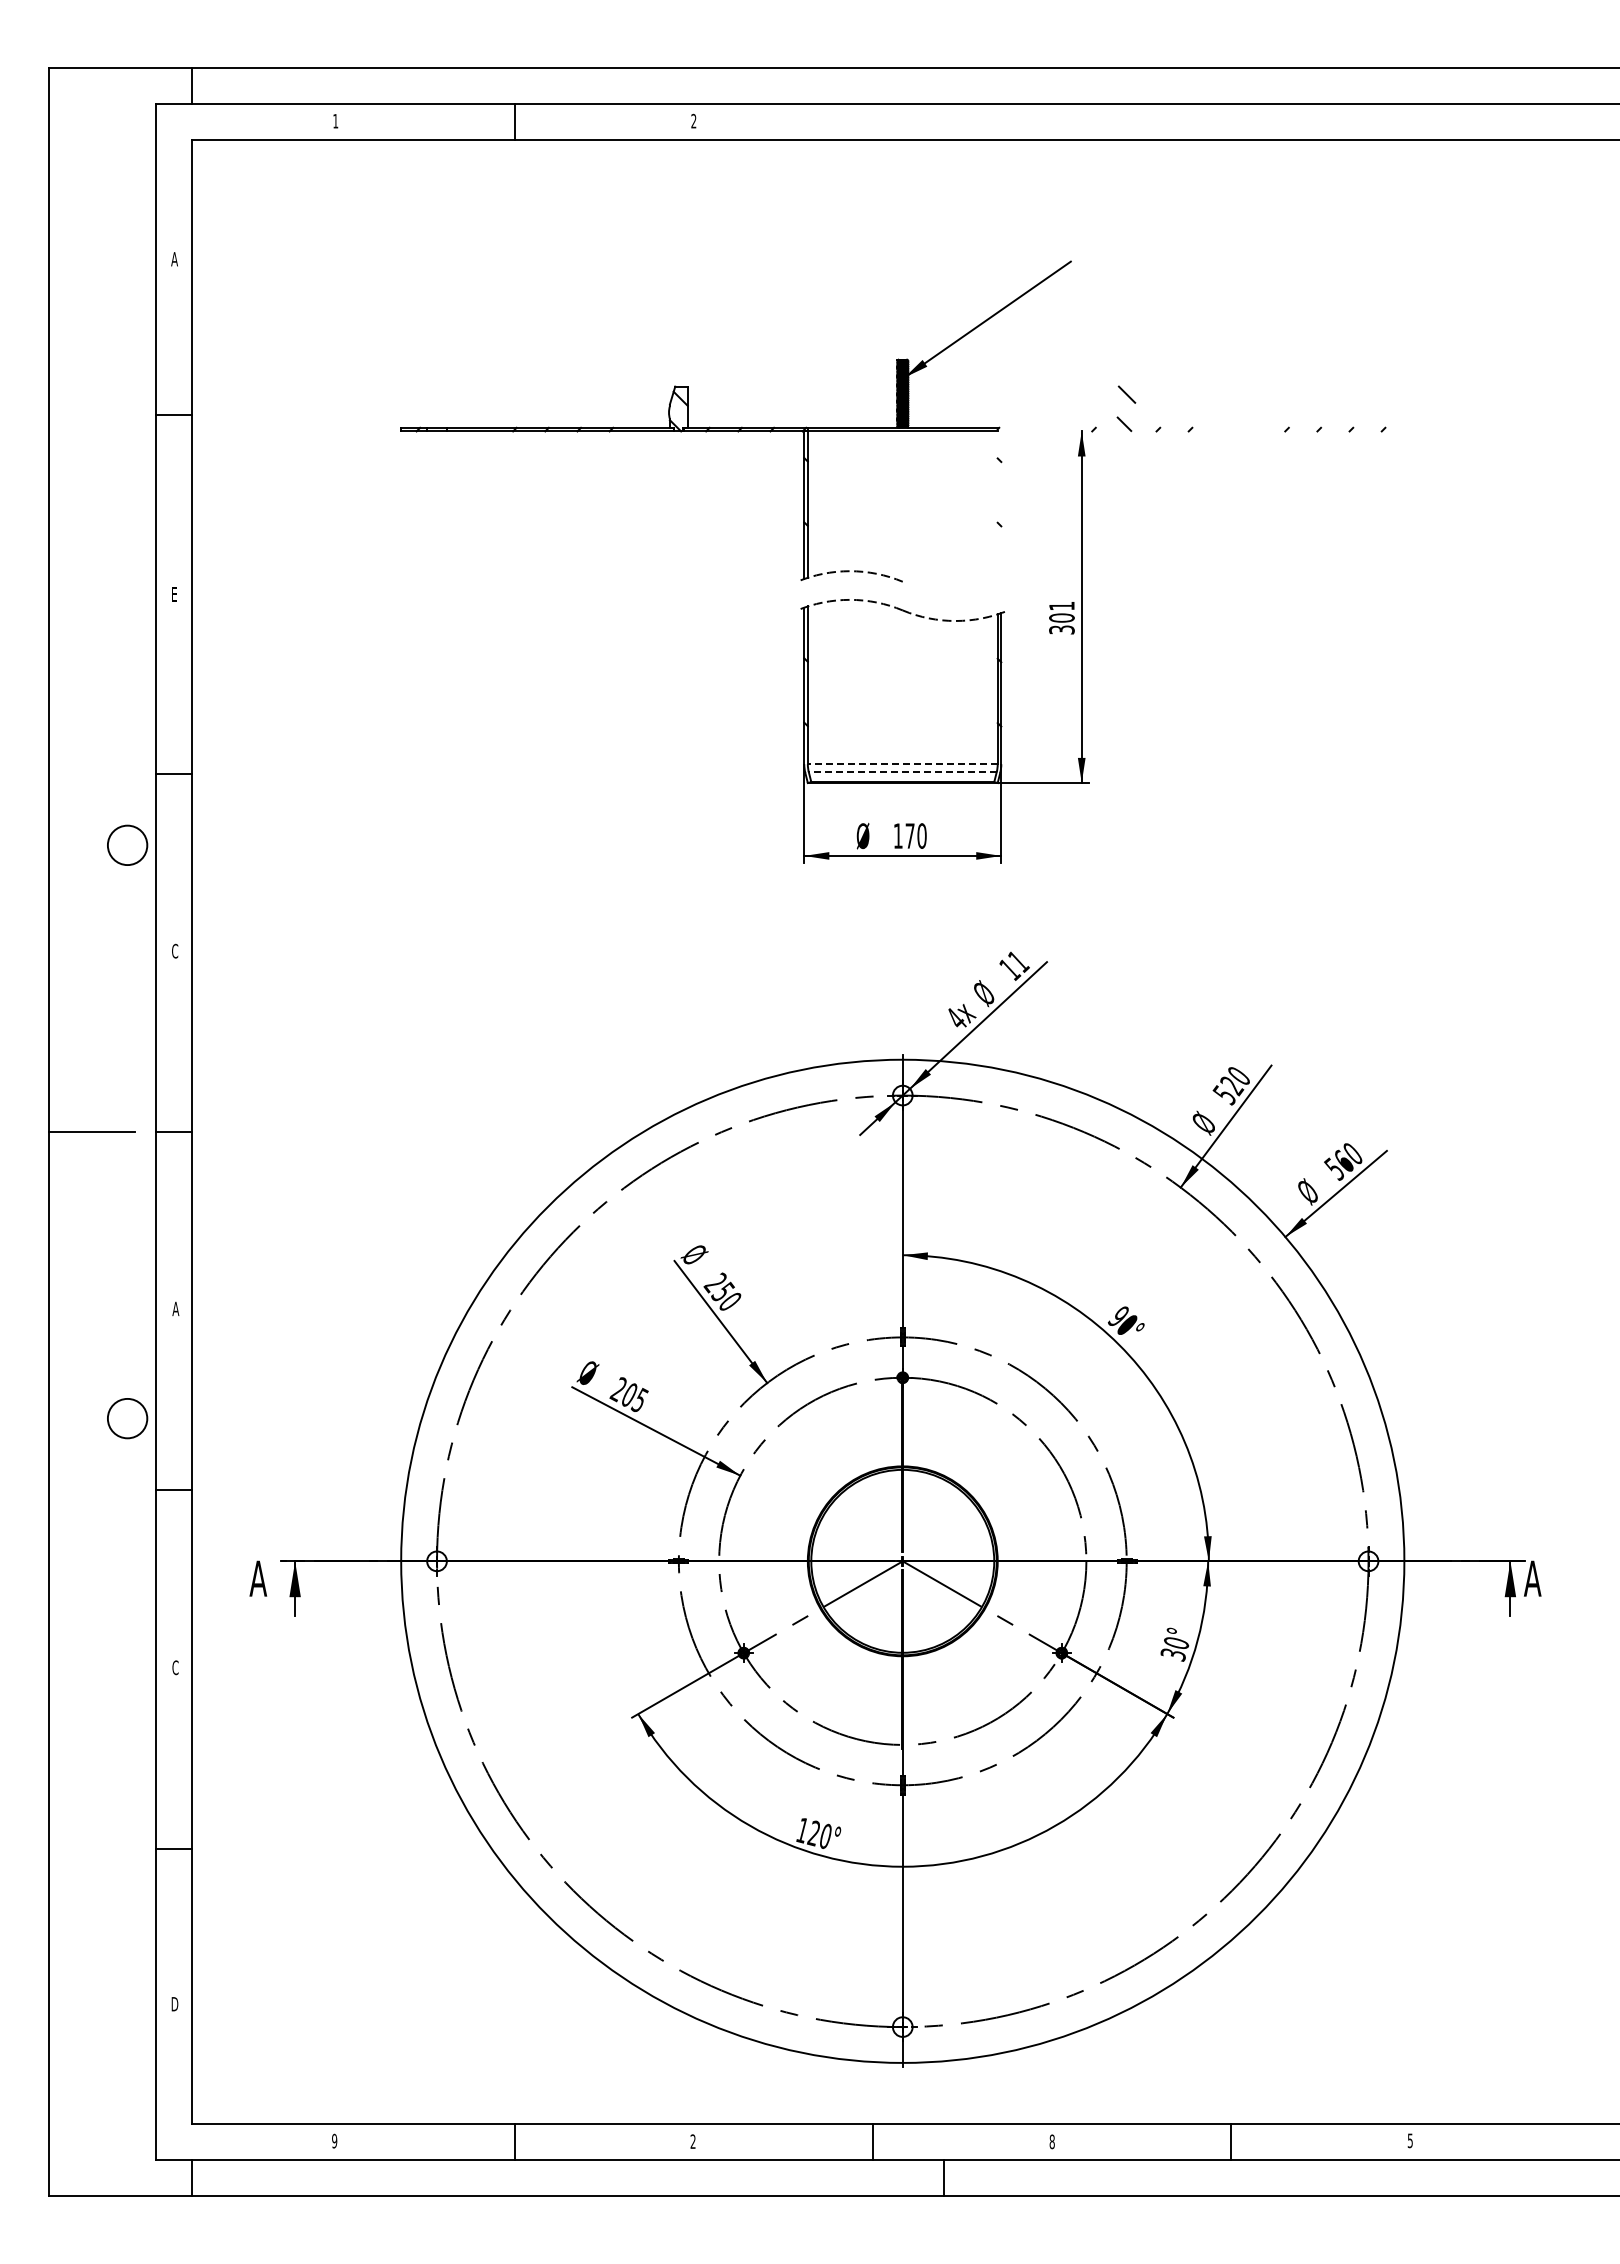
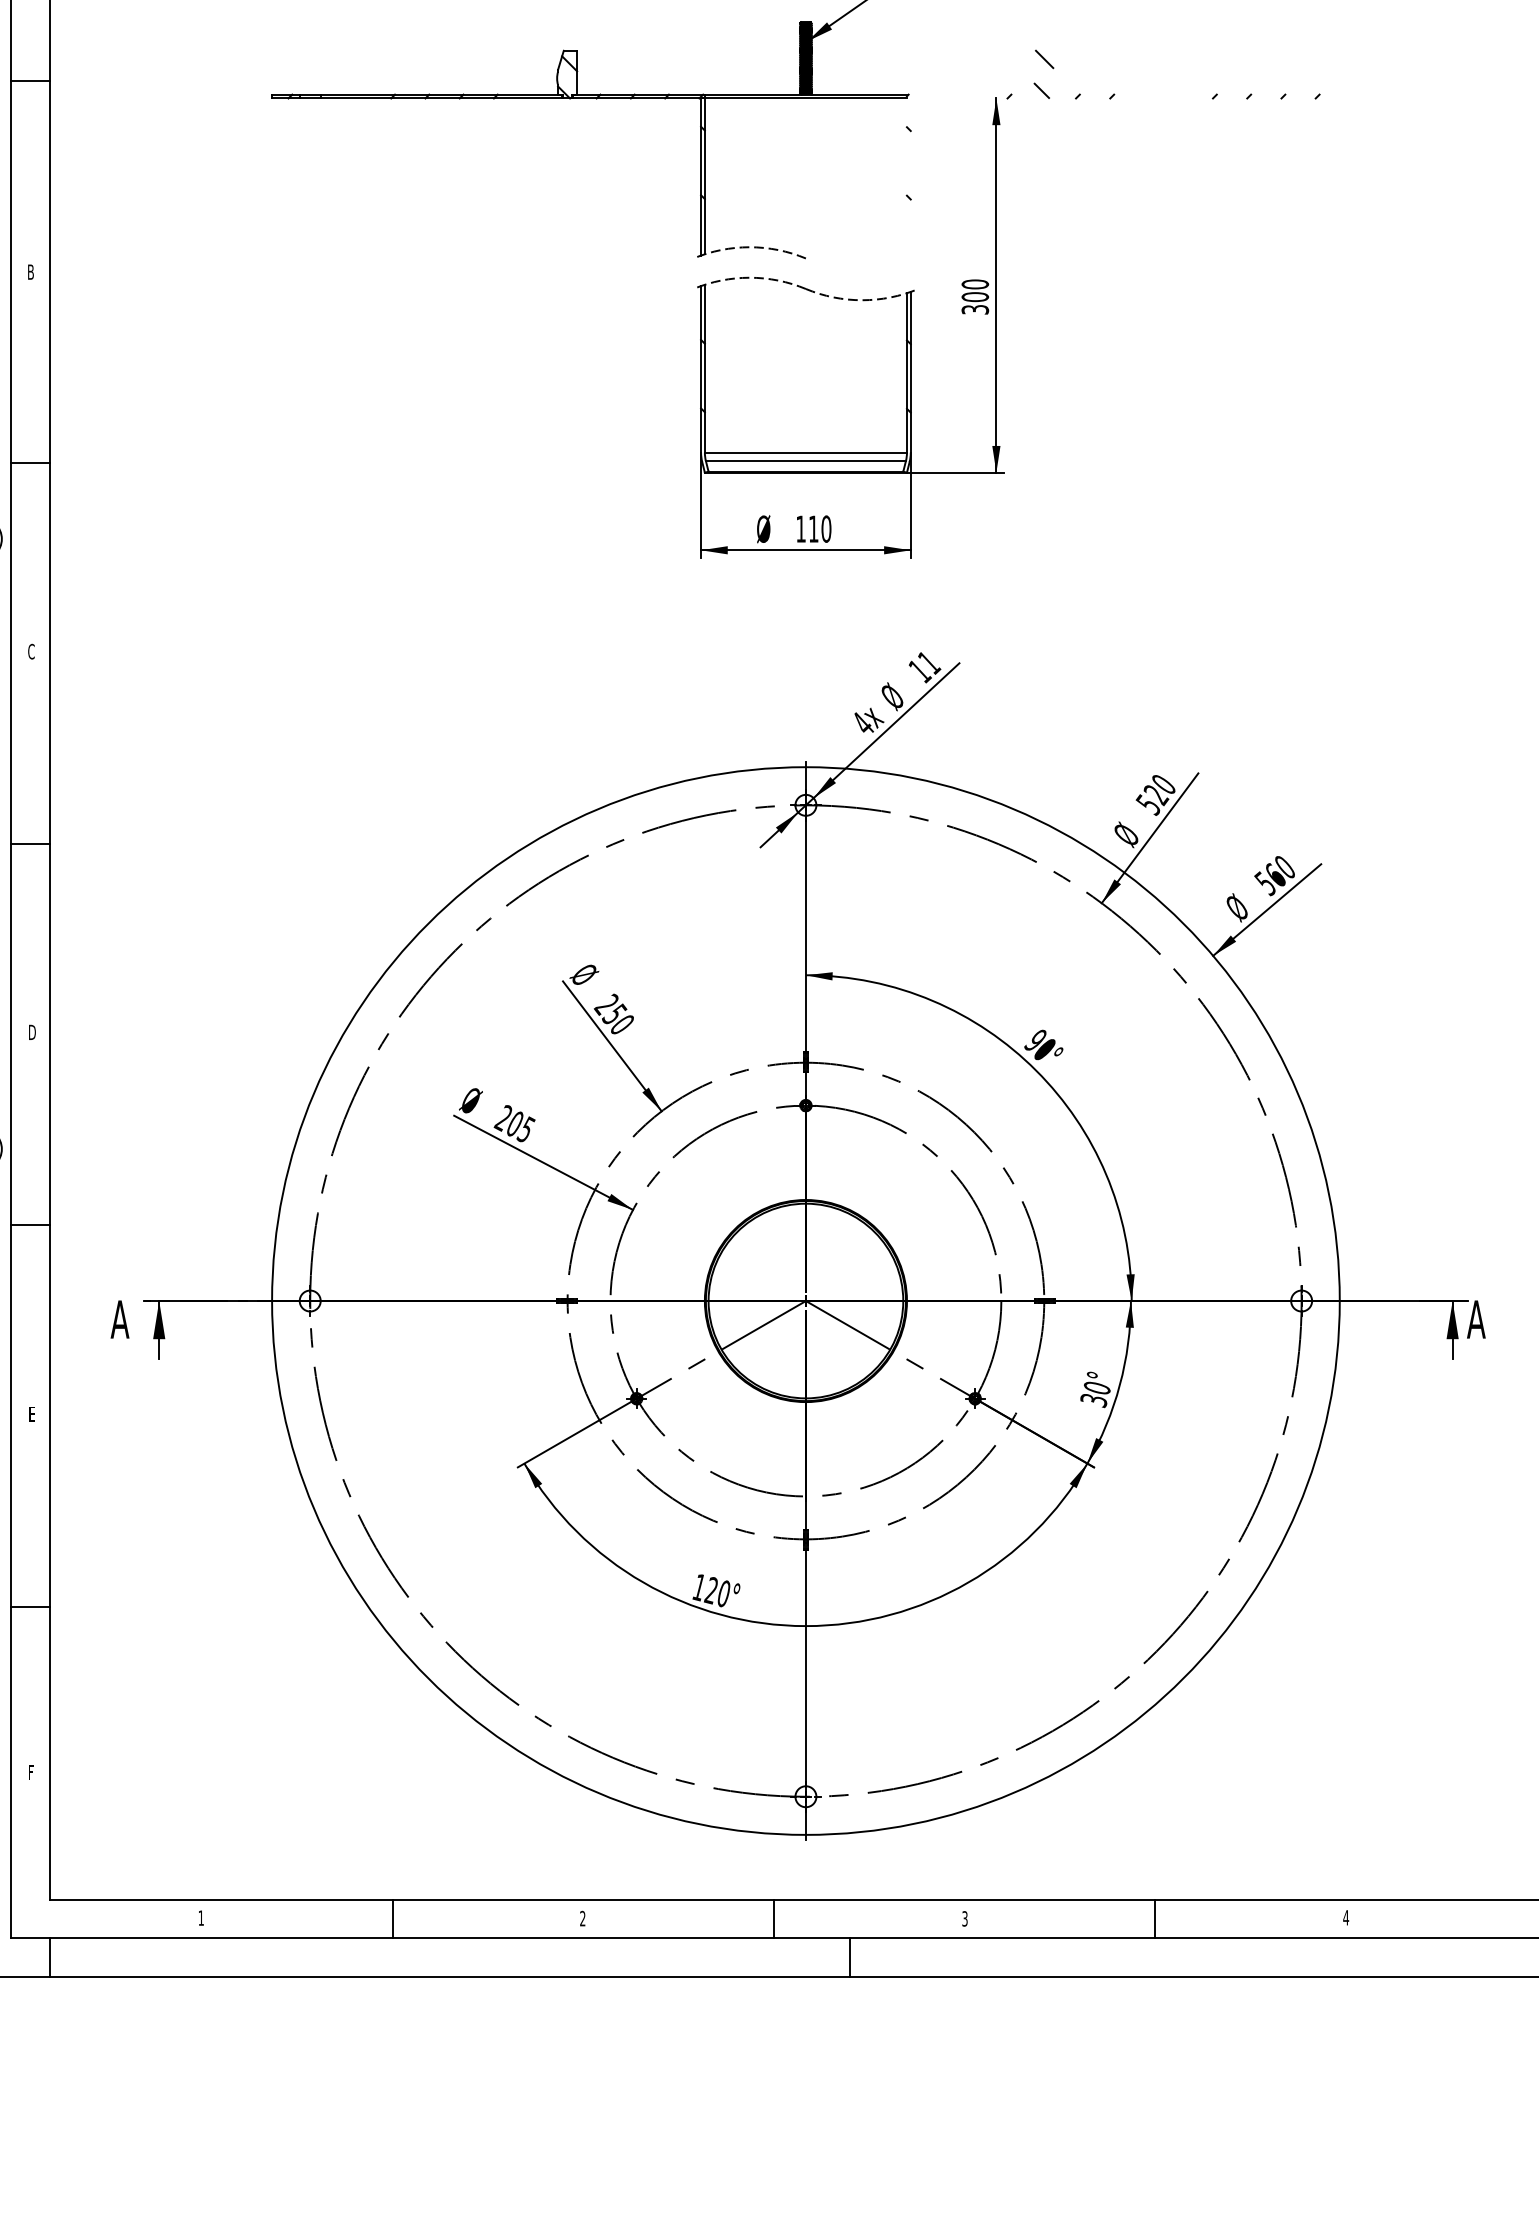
text: (174, 594) -> (30, 272), E -> B
text: (1061, 605) -> (974, 283), 301 -> 300
line: (902, 764) -> (805, 452), dashed -> solid
line: (902, 772) -> (805, 461), dashed -> solid
text: (909, 835) -> (813, 528), 170 -> 110
text: (175, 1308) -> (31, 1031), A -> D
text: (175, 1667) -> (31, 1414), C -> E
text: (174, 2004) -> (30, 1772), D -> F
text: (334, 2140) -> (201, 1917), 9 -> 1
text: (1410, 2140) -> (1346, 1917), 5 -> 4
text: (1051, 2141) -> (964, 1918), 8 -> 3

